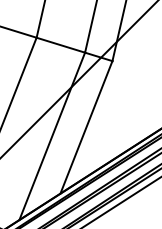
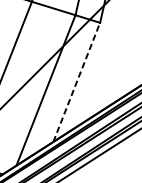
line: (86, 126) -> (76, 81), solid -> dashed

